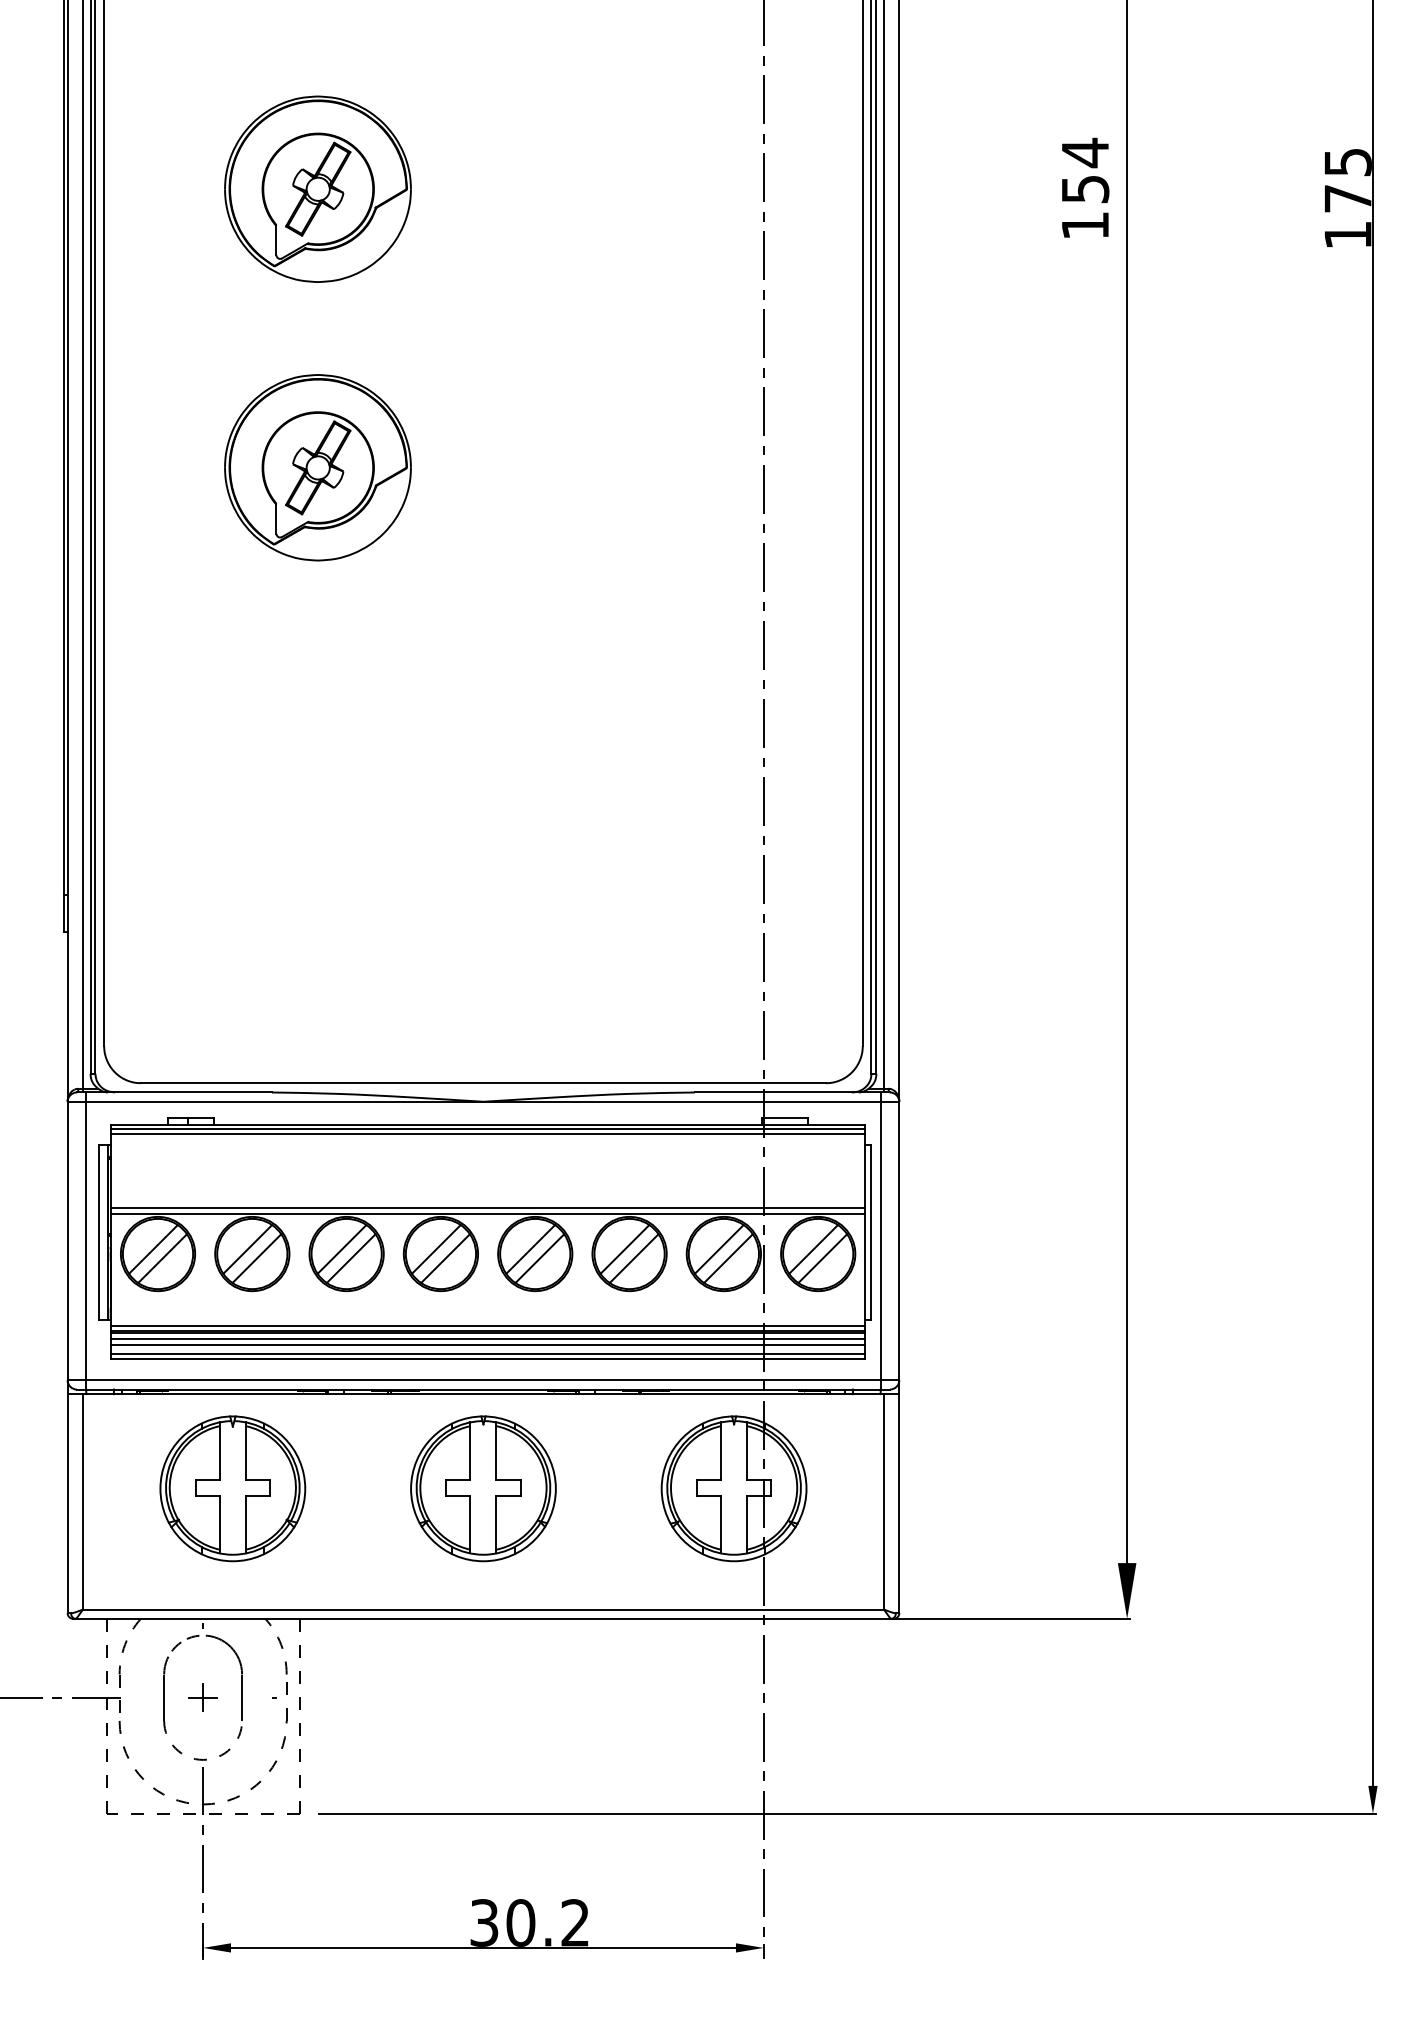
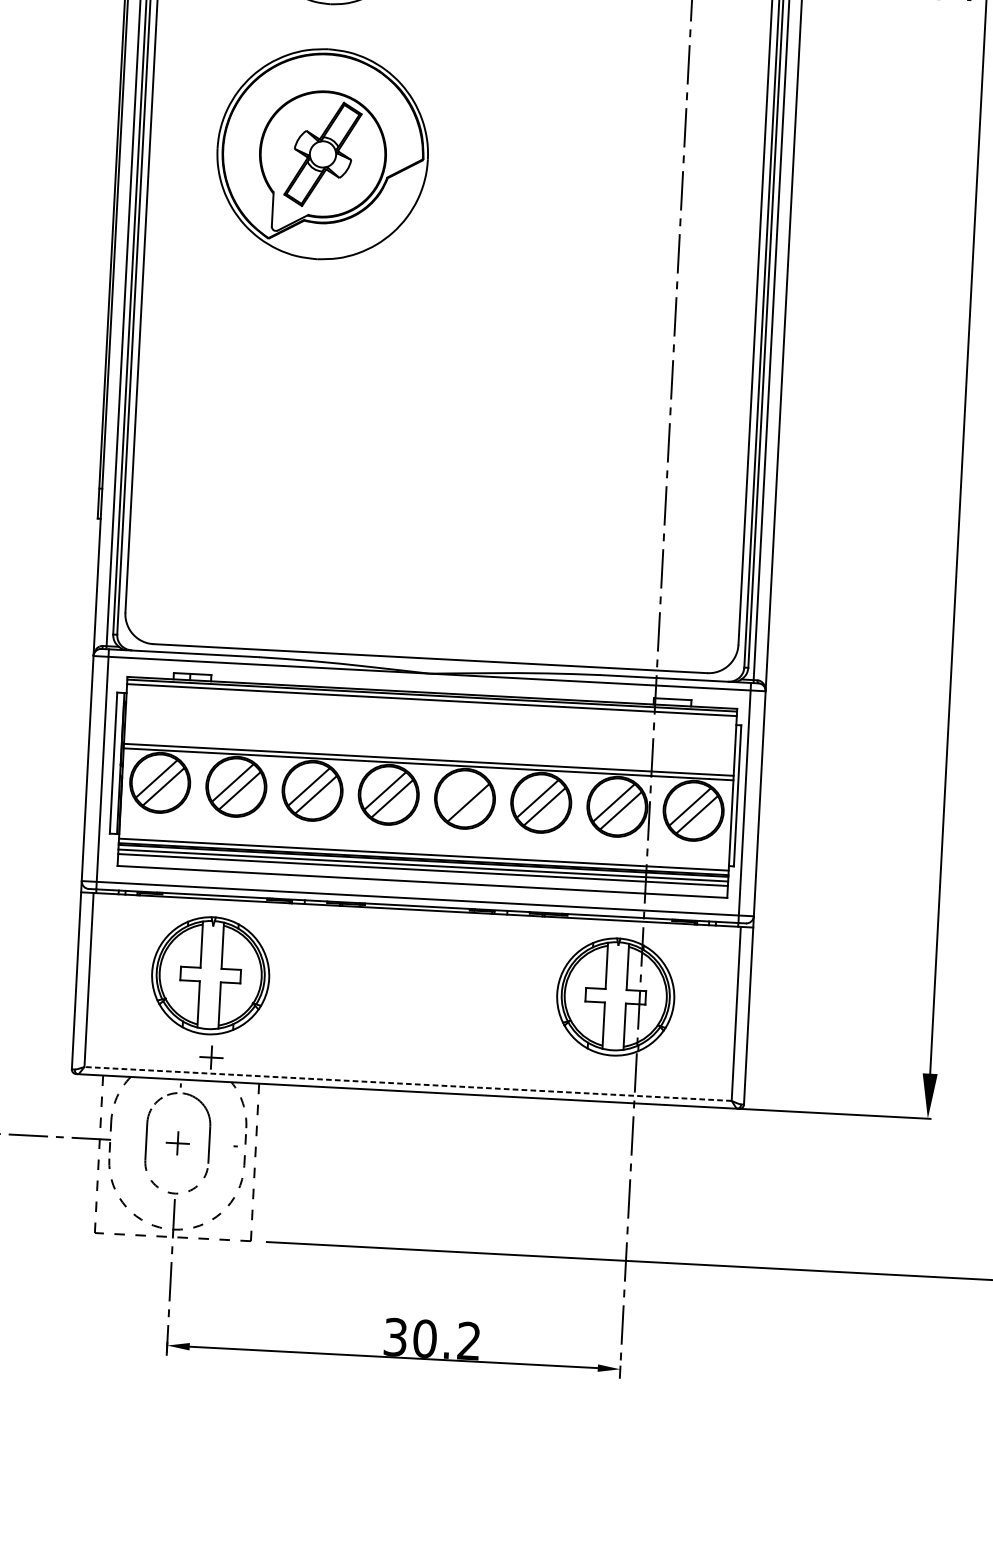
part: (317, 467) -> (322, 154), size x1.4
line: (530, 1249) -> (461, 795), removed
line: (487, 1353) -> (422, 877), removed
part: (483, 1488) -> (413, 986), removed
part: (238, 1589) -> (210, 1057), added
line: (482, 1609) -> (407, 1083), solid -> dashed

